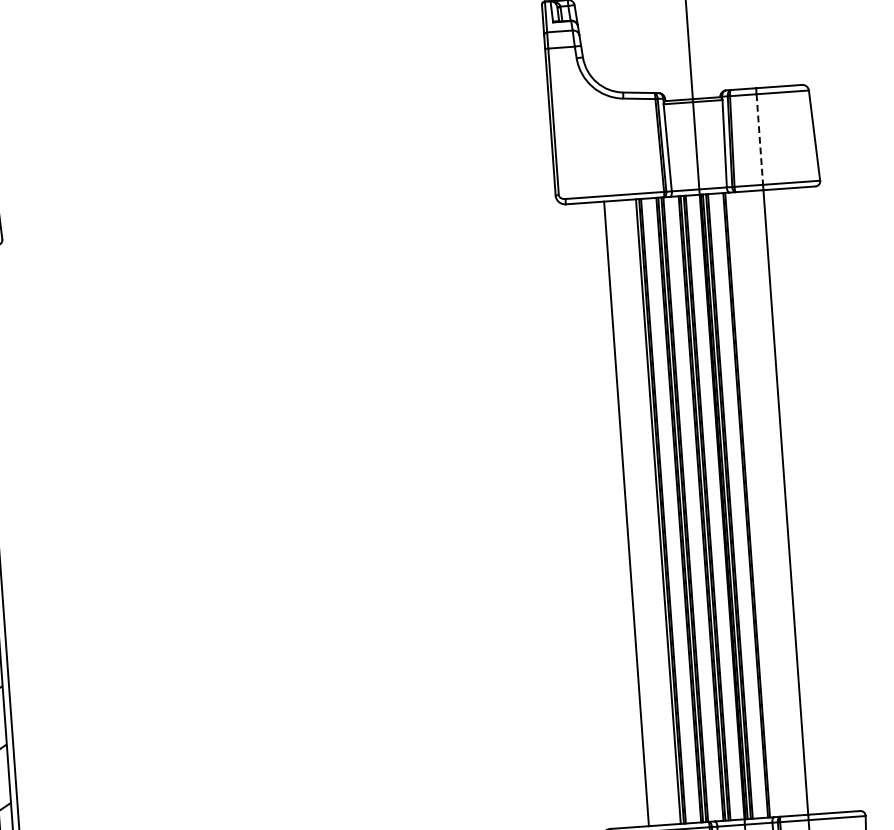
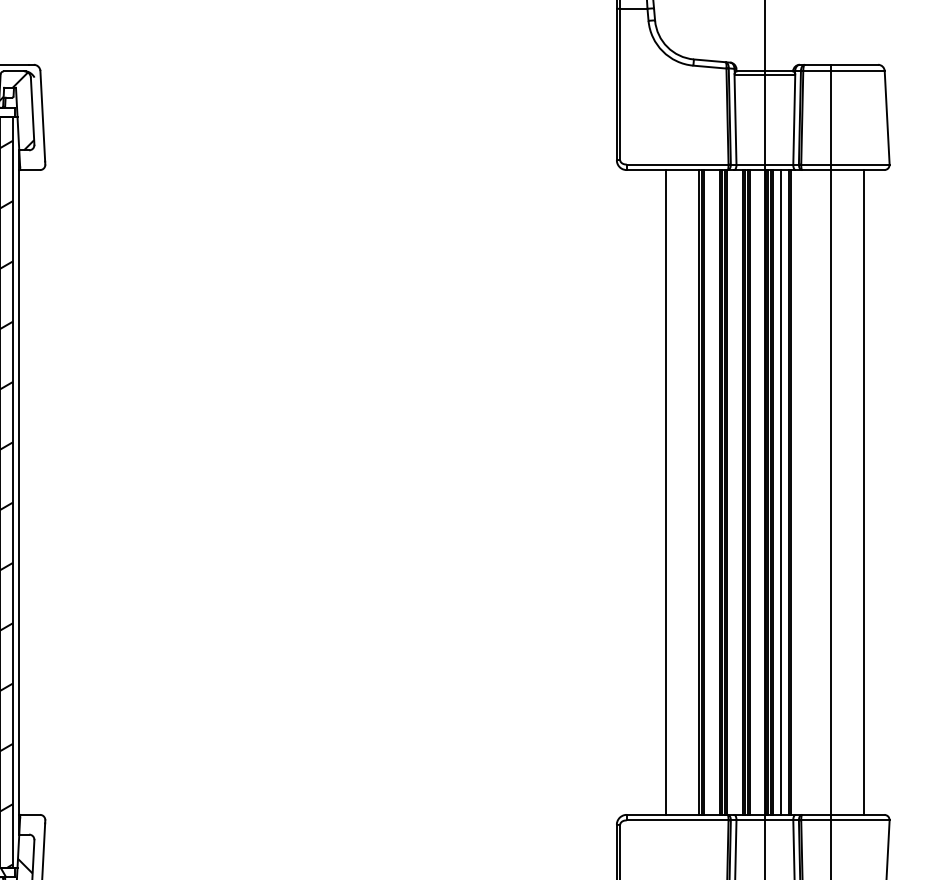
line: (759, 139) -> (830, 117), dashed -> solid
line: (817, 500) -> (863, 492), added
line: (738, 505) -> (781, 492), added

